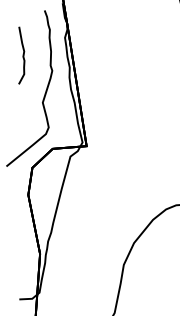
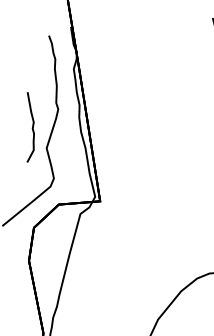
curve: (22, 55) -> (31, 127), moved

